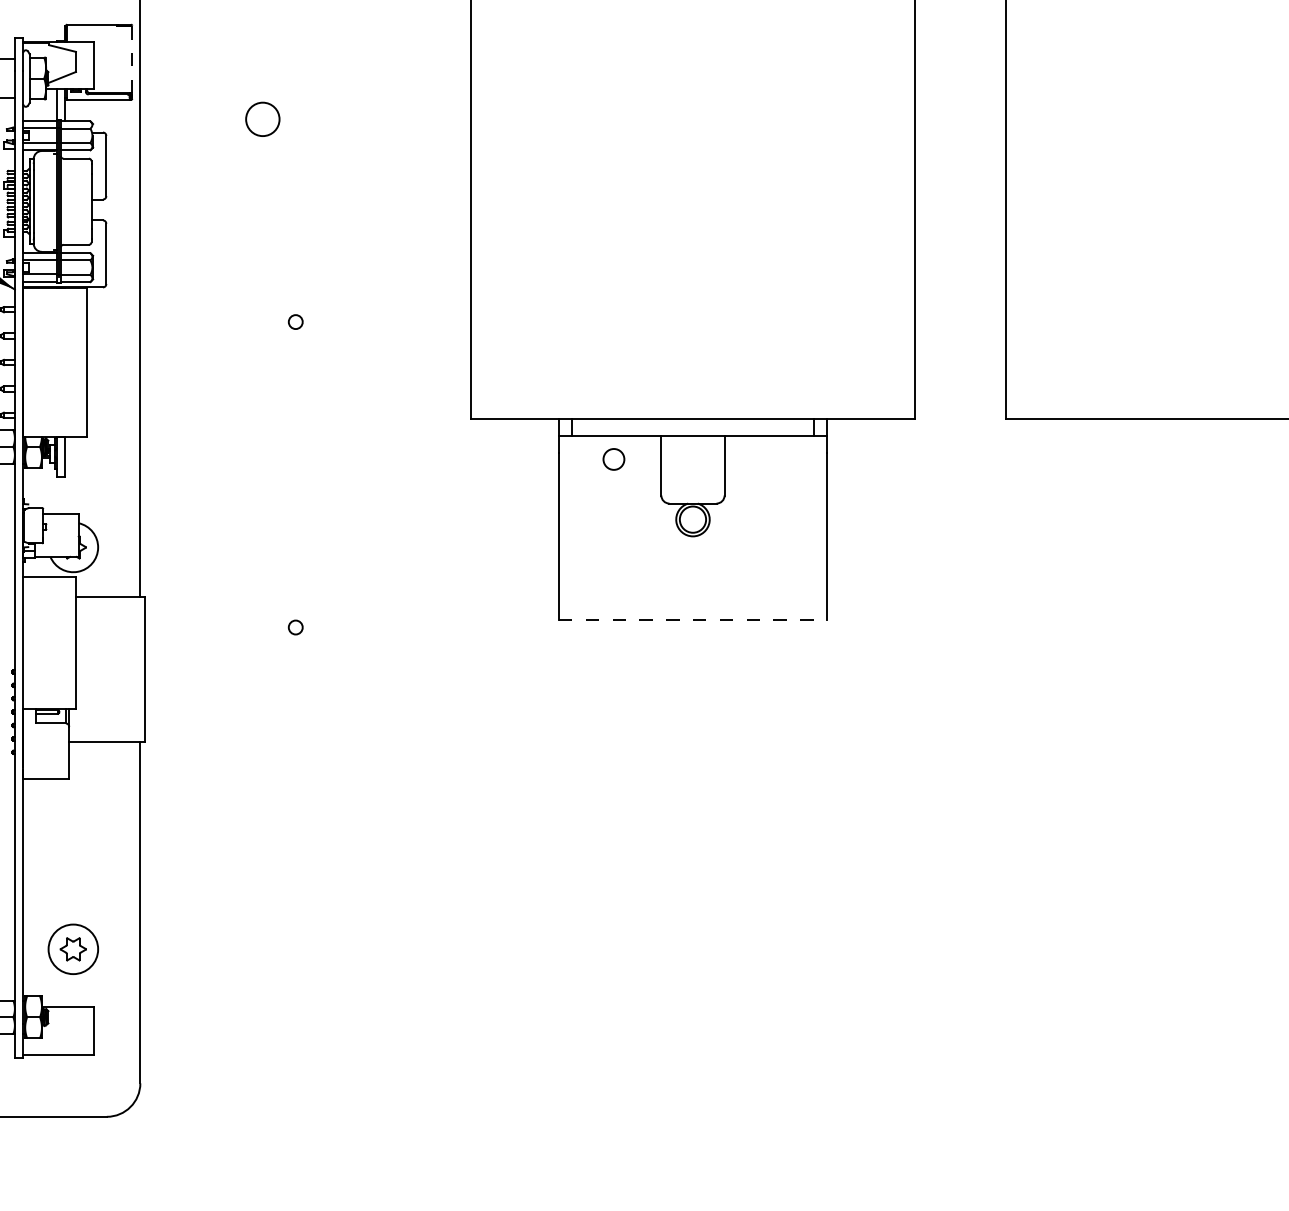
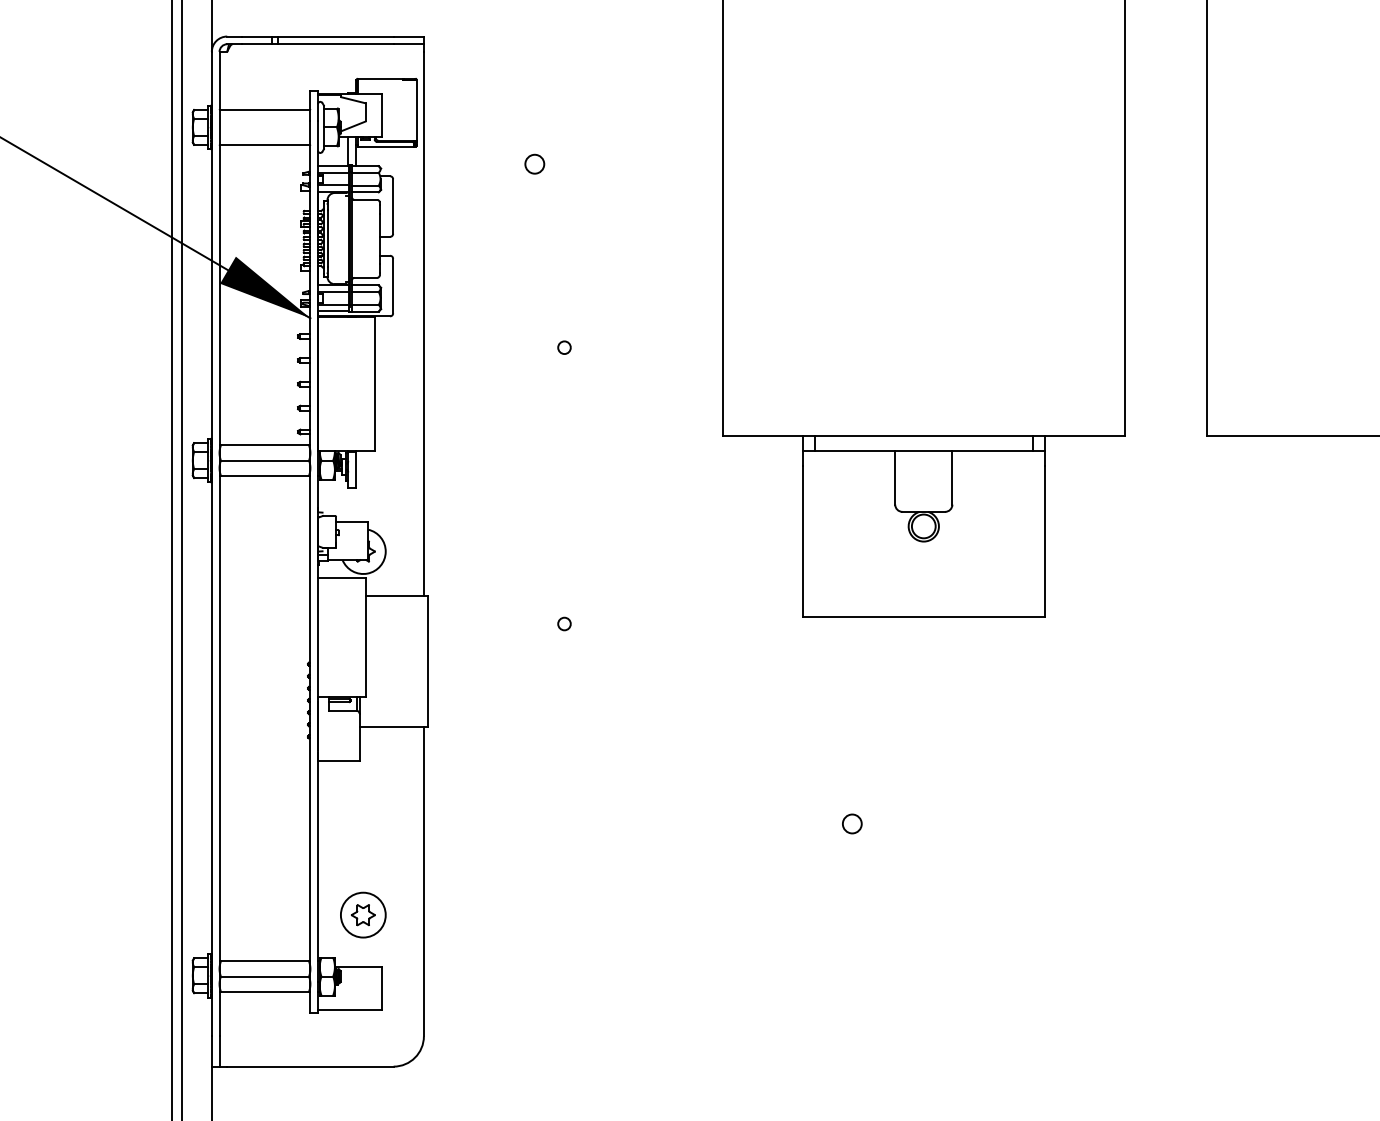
line: (132, 59) -> (416, 110), dashed -> solid
circle: (262, 118) -> (534, 163), size x0.62
circle: (614, 458) -> (852, 823), moved
line: (693, 620) -> (924, 617), dashed -> solid

